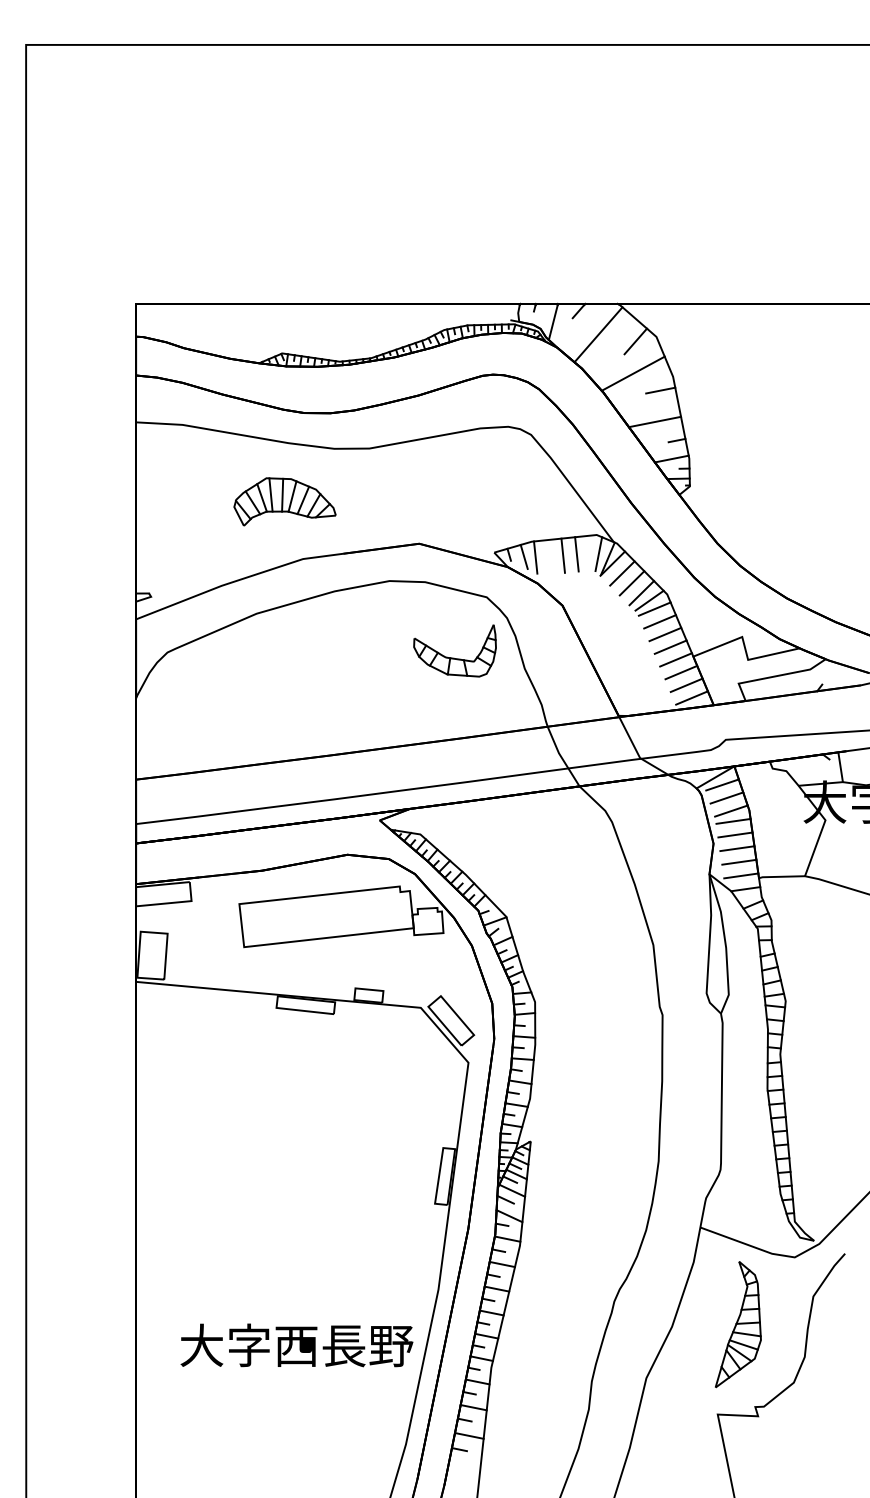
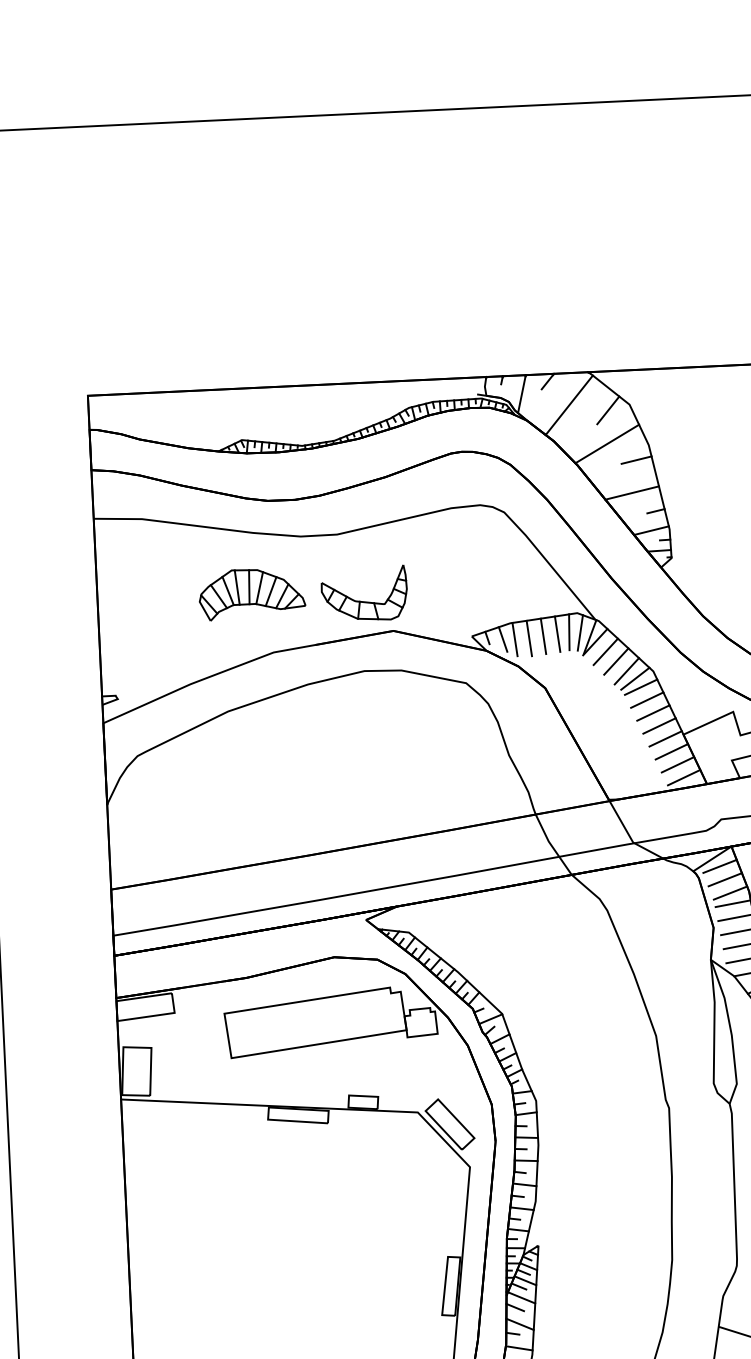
line: (587, 552) -> (568, 631), added
line: (549, 557) -> (529, 638), added
part: (454, 657) -> (364, 600), moved

